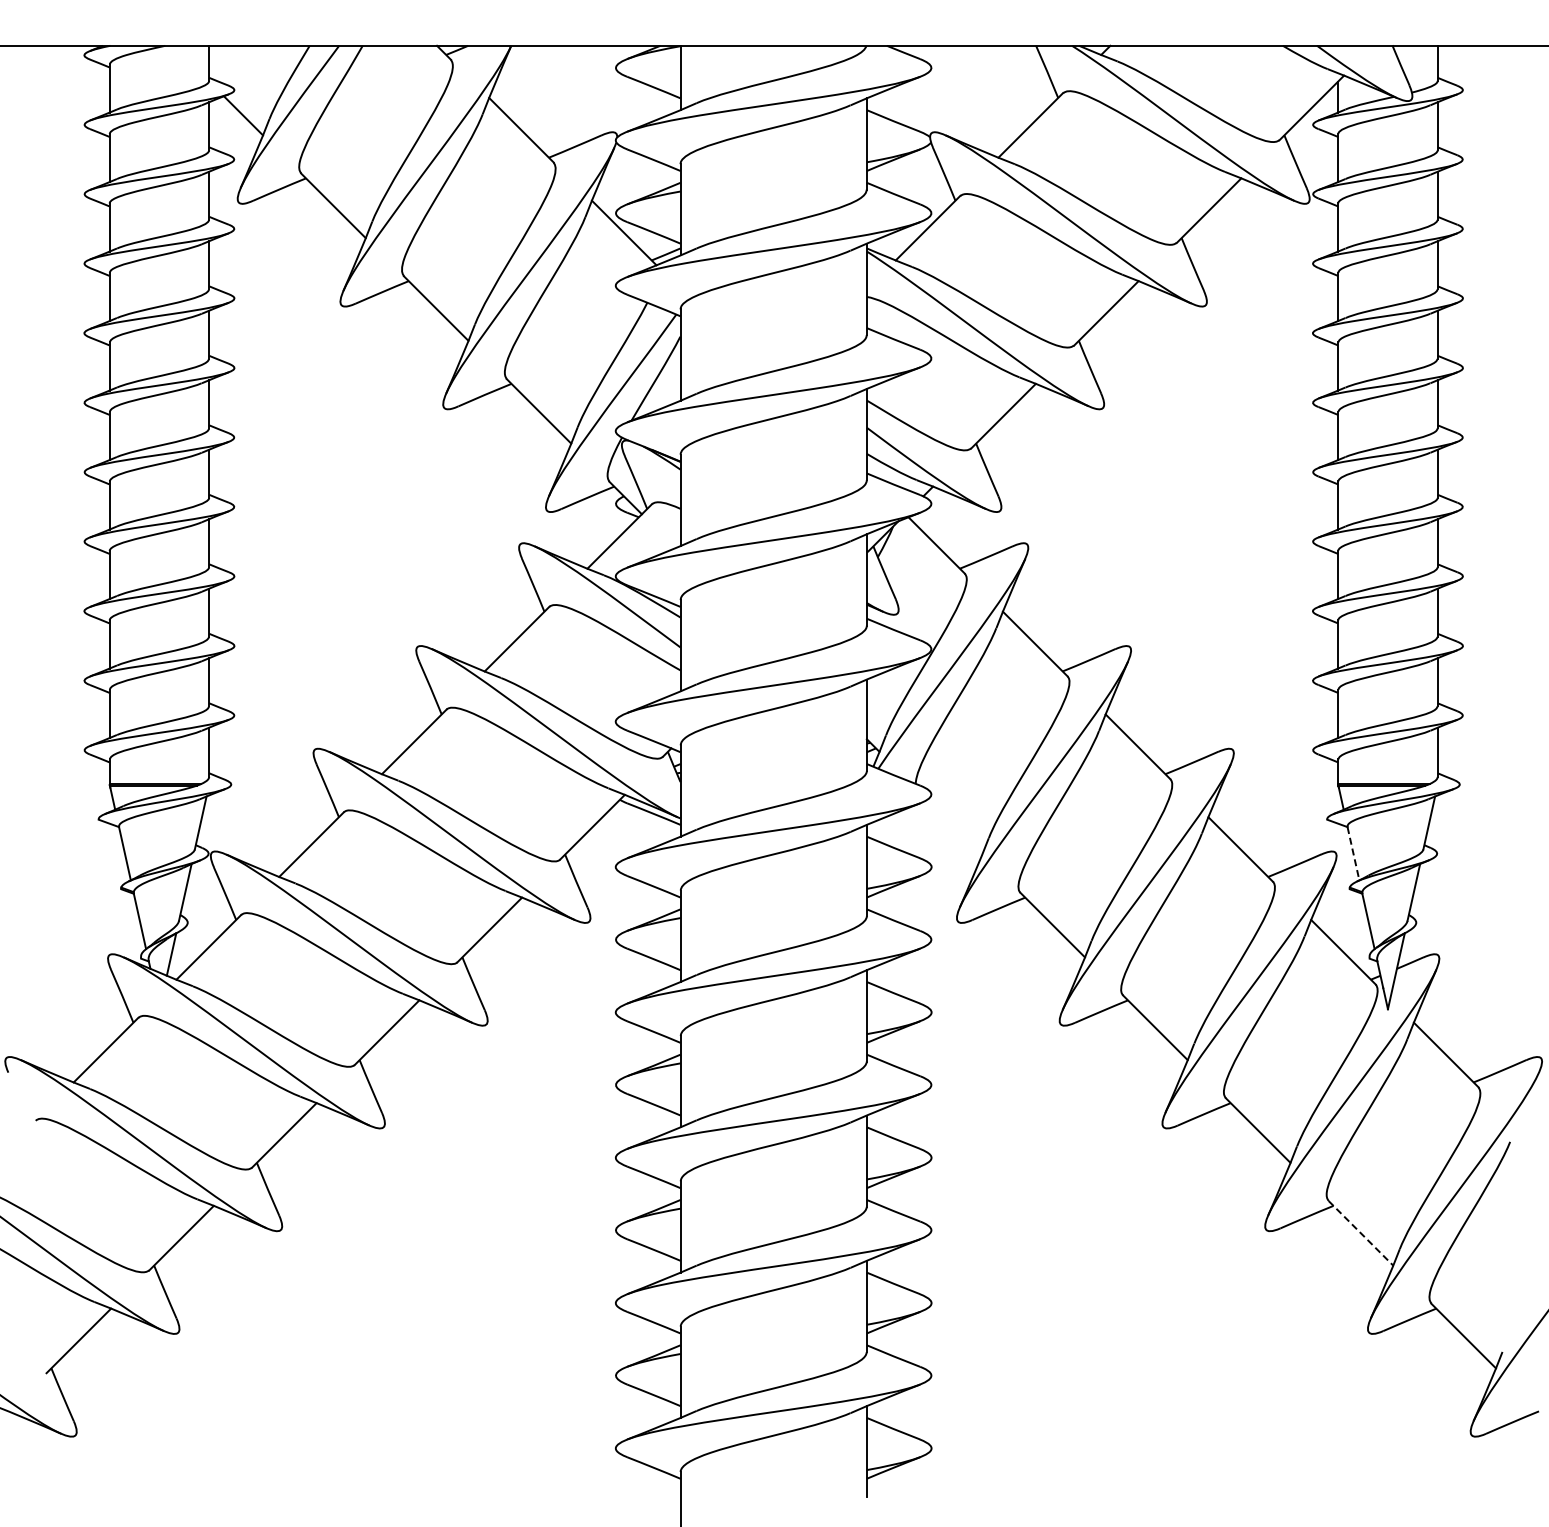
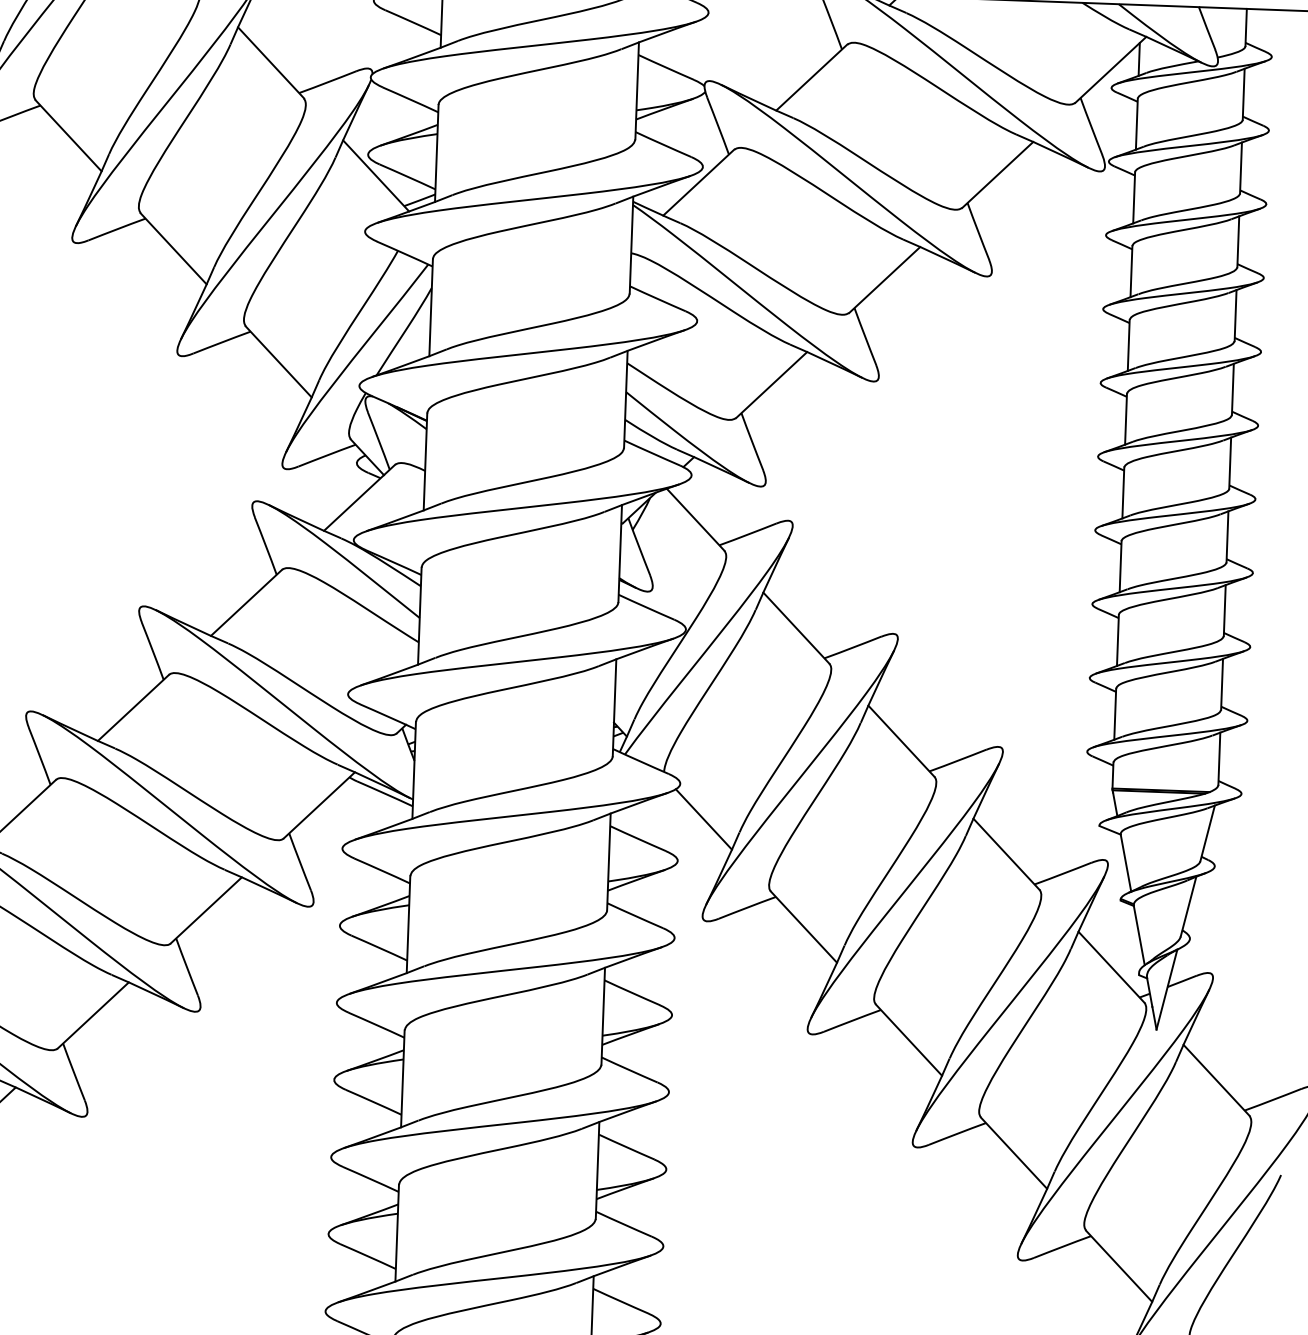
line: (954, 826) -> (703, 818), added
line: (1353, 854) -> (1125, 863), dashed -> solid
line: (1360, 1233) -> (1118, 1266), dashed -> solid

